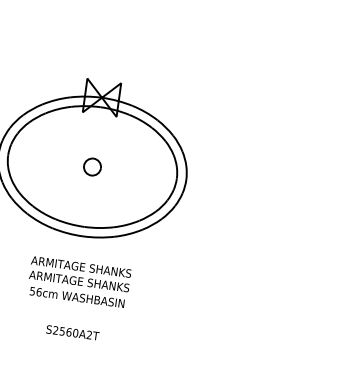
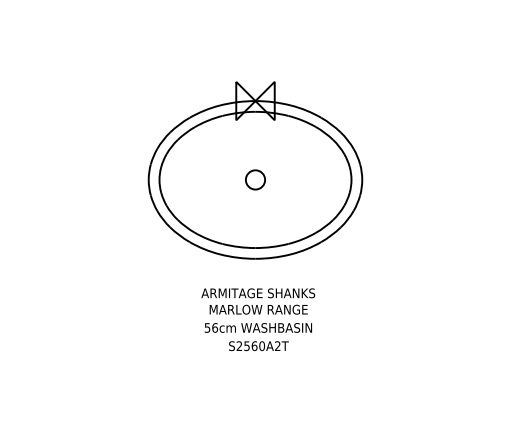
text: (79, 281) -> (258, 309), ARMITAGE SHANKS -> MARLOW RANGE
text: (72, 333) -> (258, 346), moved

